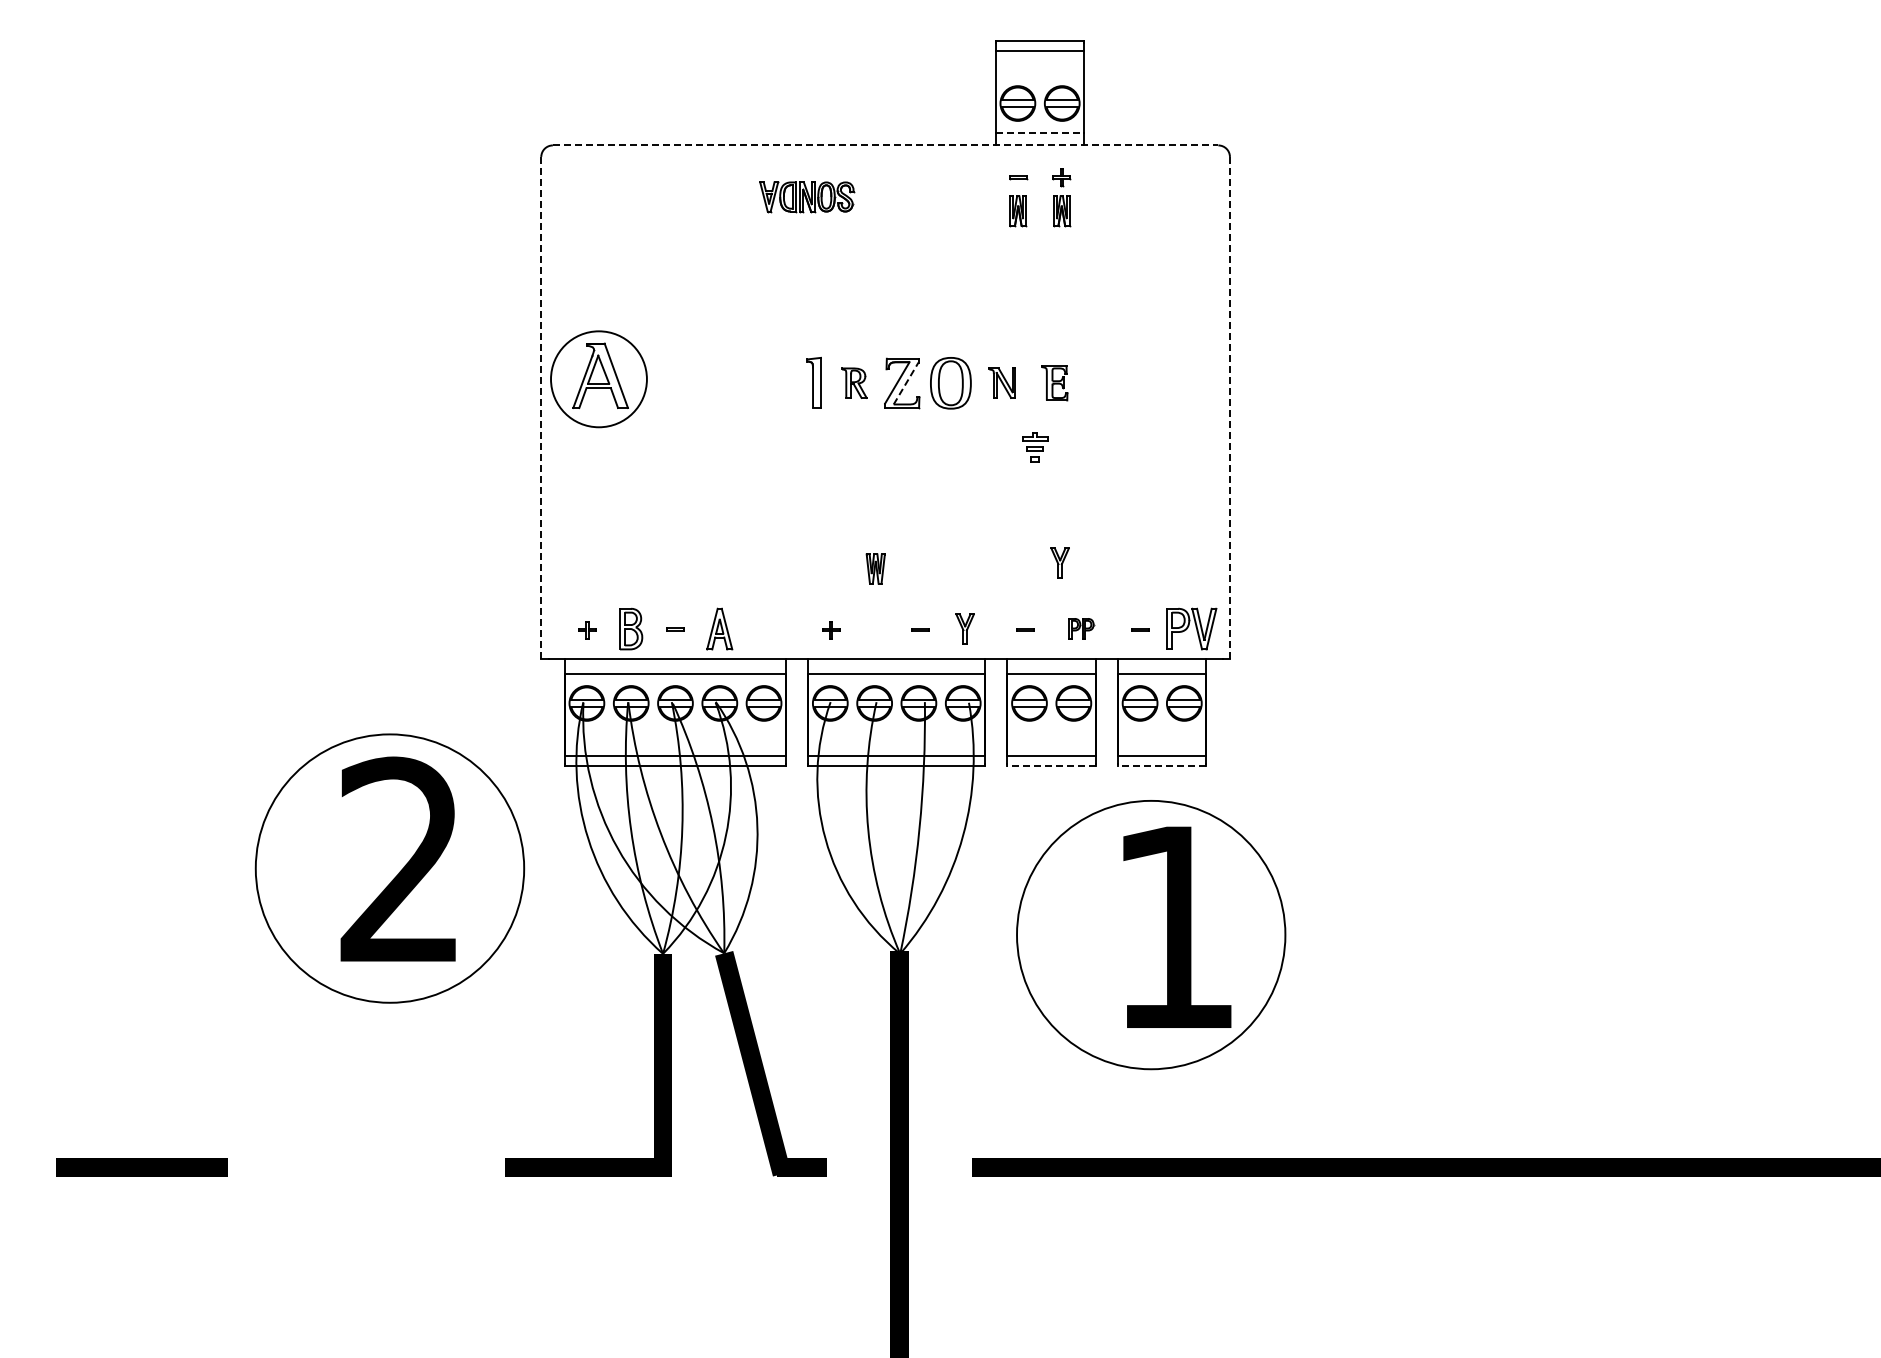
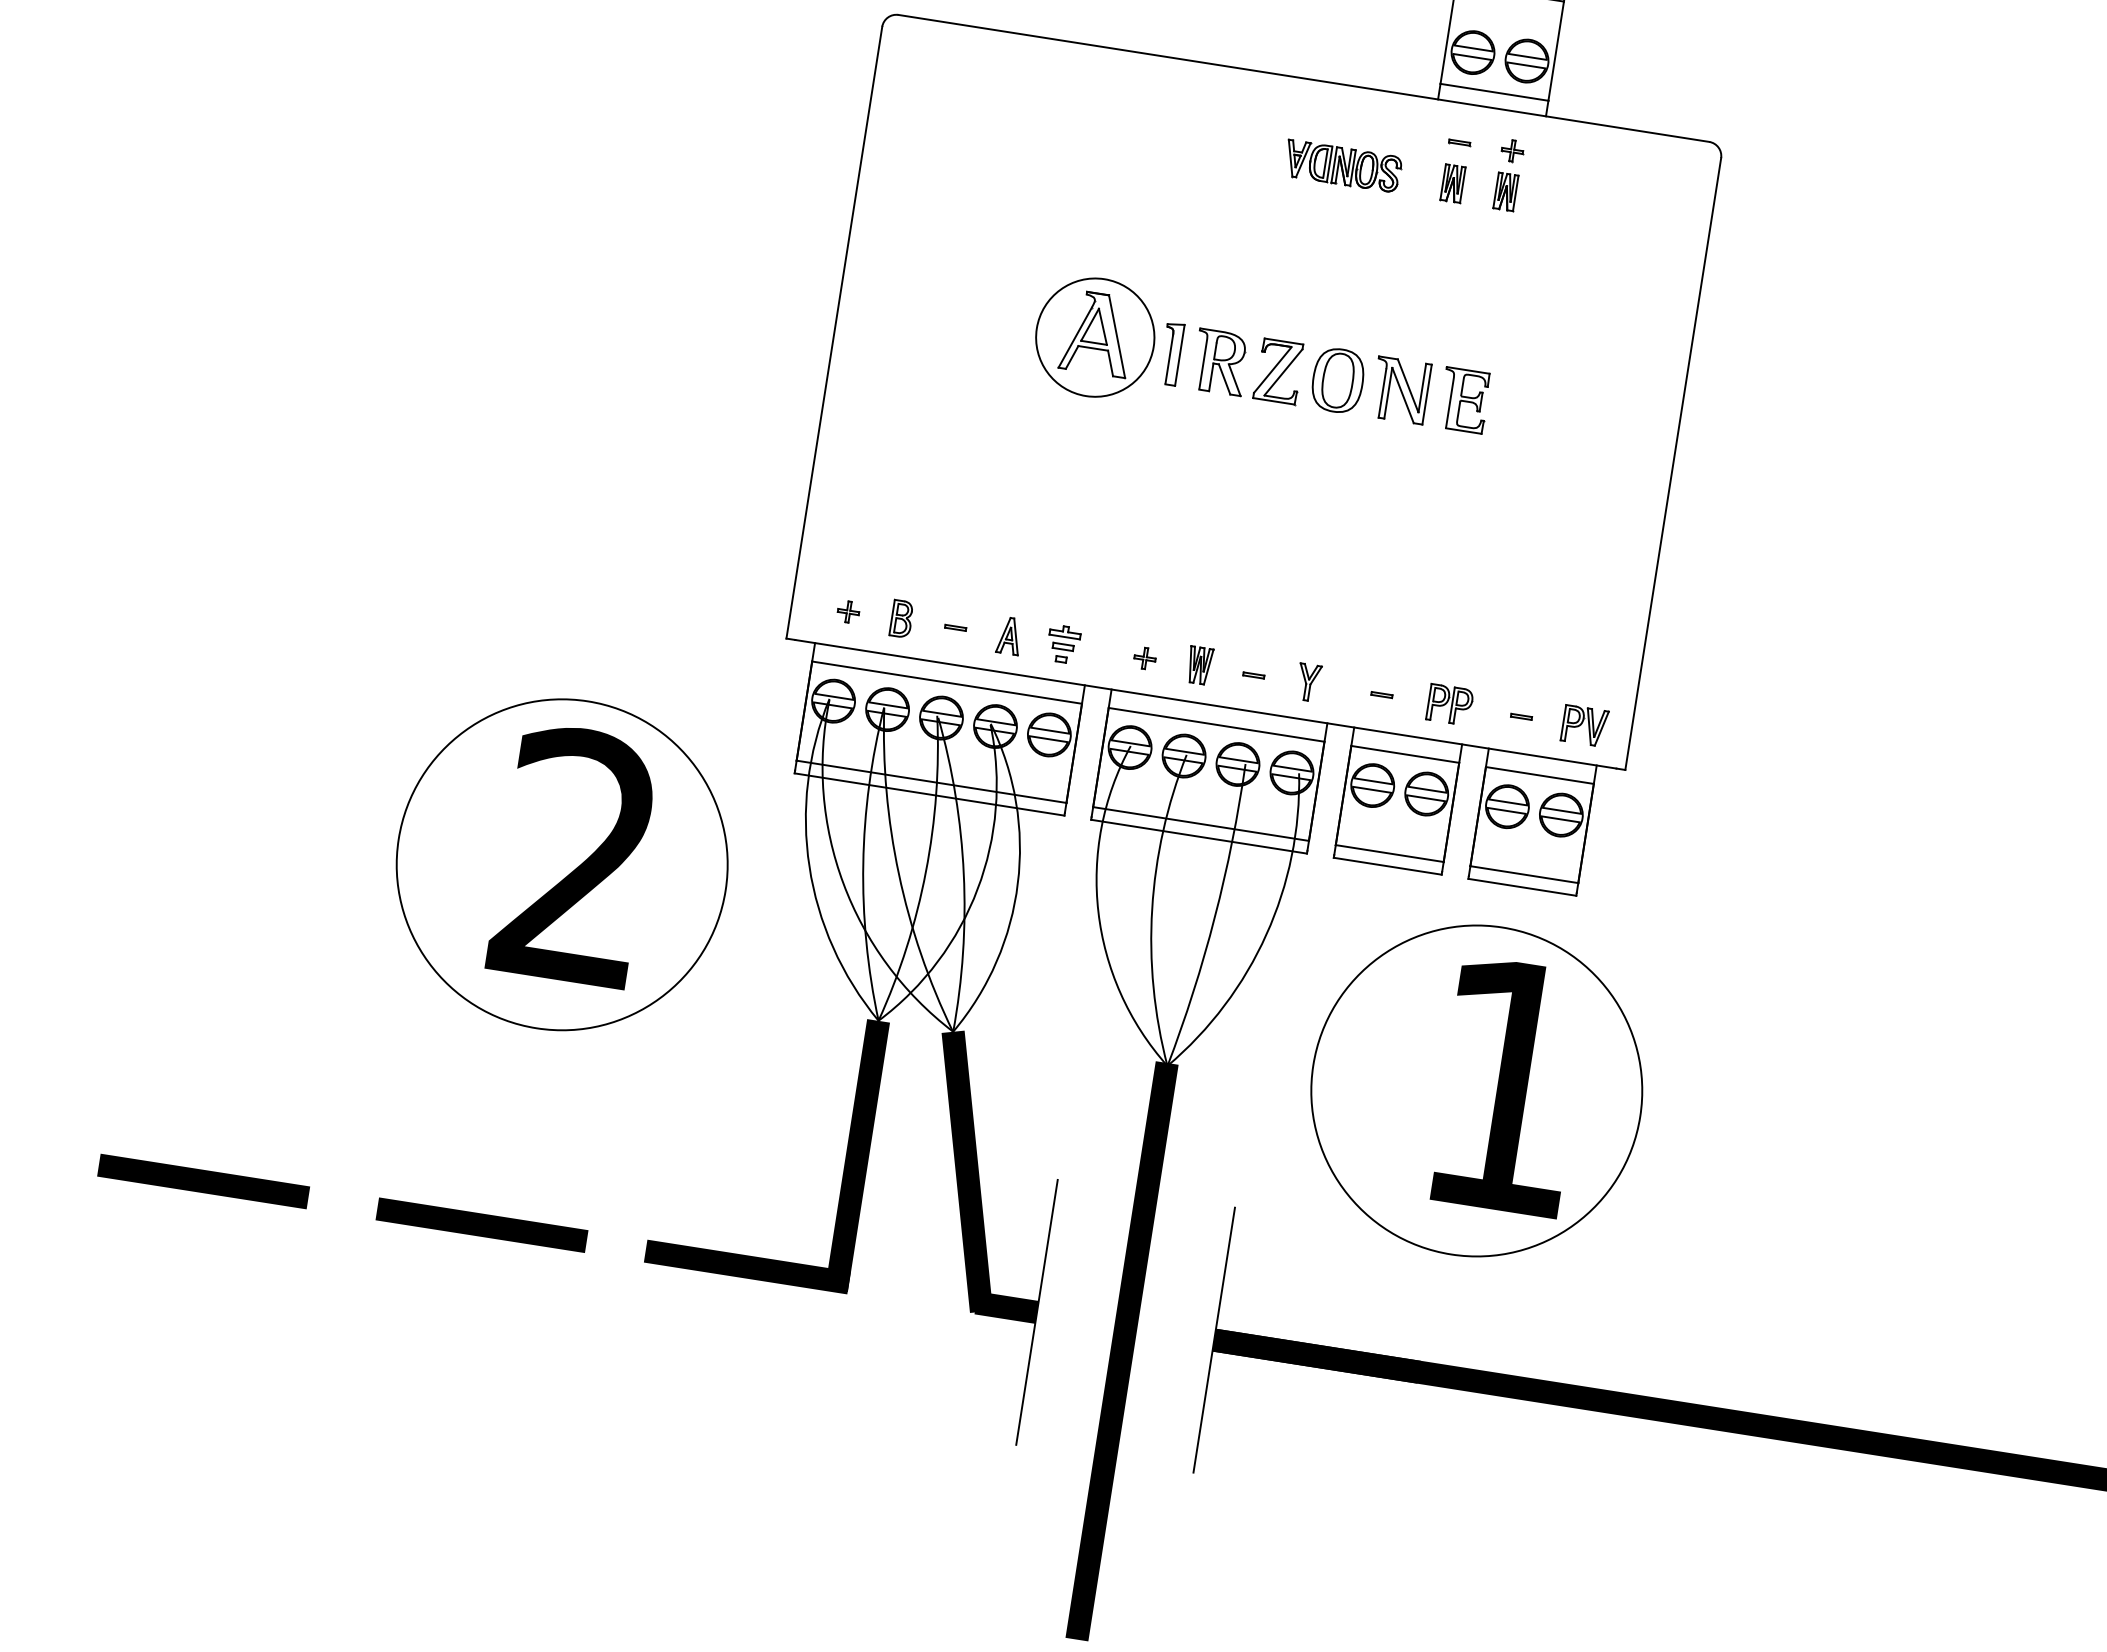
line: (1040, 132) -> (1495, 92), dashed -> solid
line: (885, 145) -> (1303, 78), dashed -> solid
part: (807, 197) -> (1343, 167), moved
part: (598, 379) -> (1094, 337), moved
part: (854, 382) -> (1220, 361), size x1.67
part: (1002, 382) -> (1401, 389), size x1.67
part: (1054, 382) -> (1464, 399), size x1.43
line: (906, 383) -> (1283, 372), dashed -> solid
line: (541, 408) -> (834, 333), dashed -> solid
line: (1229, 408) -> (1672, 464), dashed -> solid
part: (1035, 447) -> (1064, 644), moved
part: (1059, 562) -> (1436, 619), removed
part: (875, 568) -> (1199, 664), moved
part: (631, 628) -> (902, 618), size x0.71
part: (719, 628) -> (1009, 635), size x0.71
part: (1081, 628) -> (1450, 704), size x1.43
part: (1191, 628) -> (1584, 725), size x0.71
line: (1051, 766) -> (1387, 866), dashed -> solid
line: (1161, 766) -> (1521, 887), dashed -> solid
line: (370, 1167) -> (481, 1225), added
line: (826, 1167) -> (1036, 1312), added
line: (972, 1167) -> (1214, 1340), added

